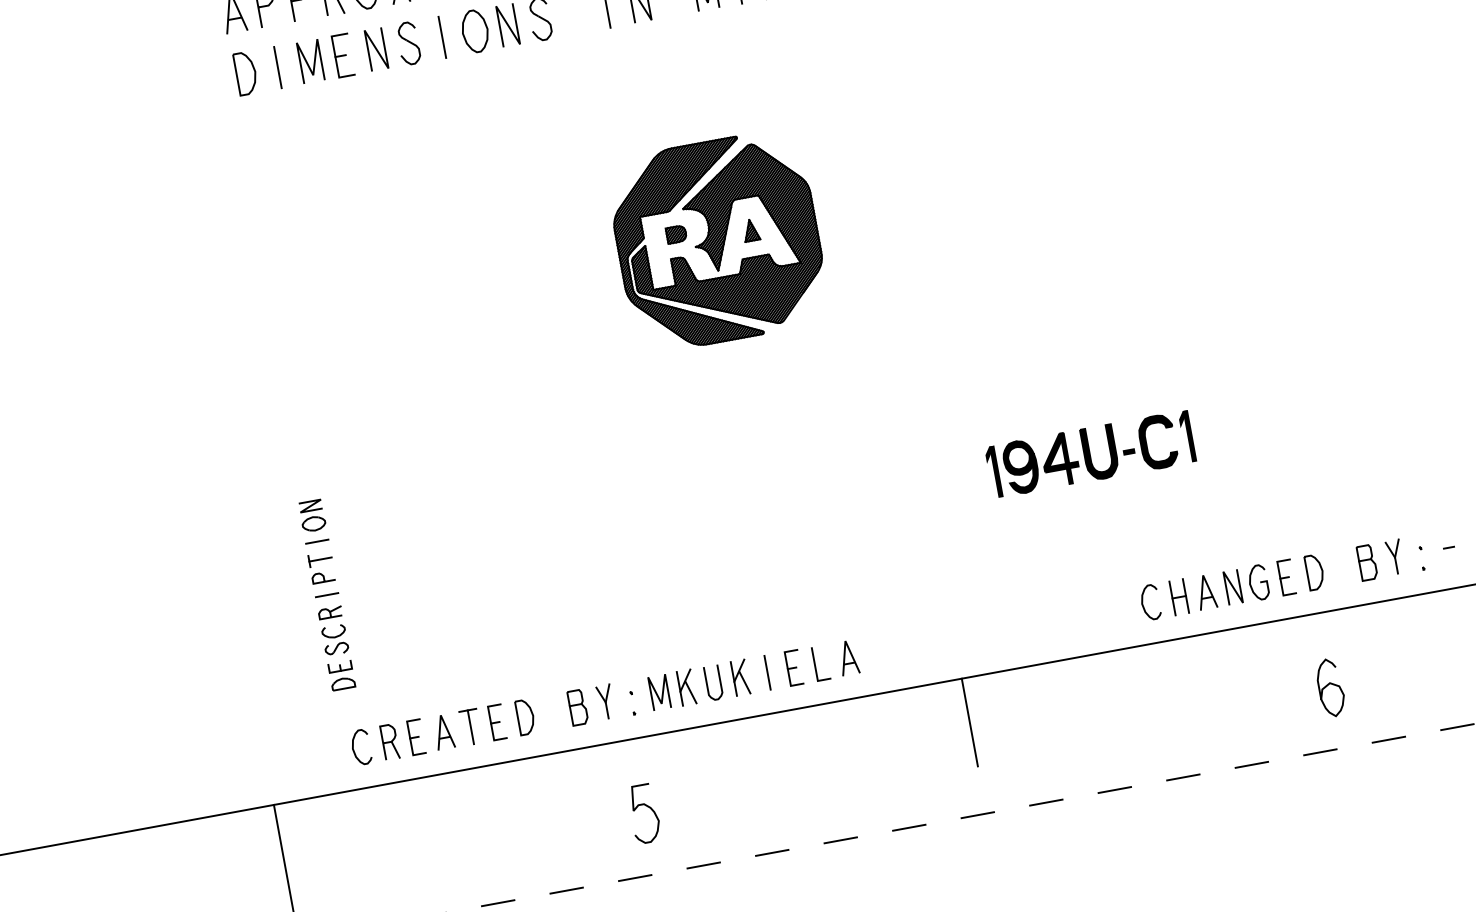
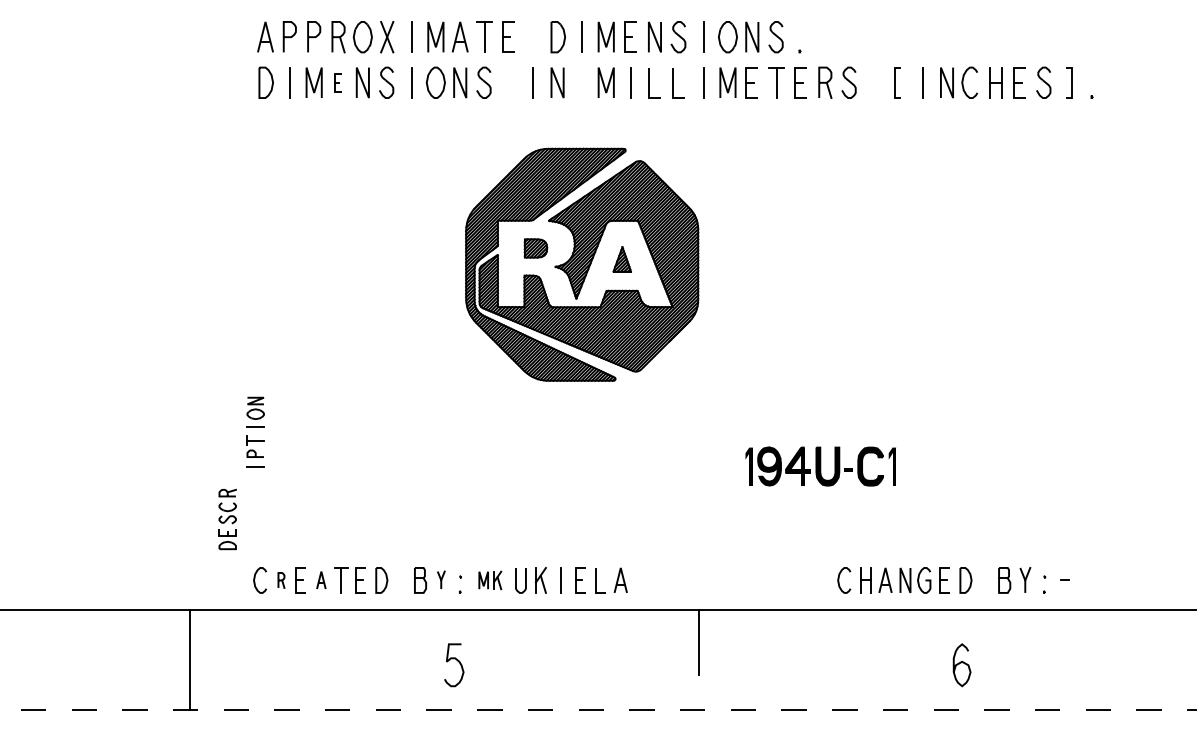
part: (342, 55) -> (337, 82), size x0.6
part: (717, 240) -> (581, 264), size x1.6
part: (336, 648) -> (227, 519), moved
part: (671, 690) -> (489, 580), size x0.7
part: (606, 701) -> (441, 579), size x0.7
part: (443, 730) -> (321, 579), size x0.7
part: (390, 742) -> (281, 580), size x0.6

